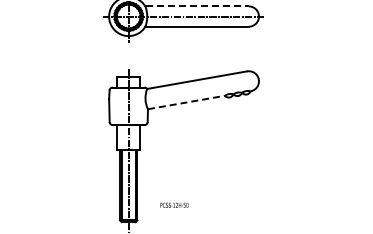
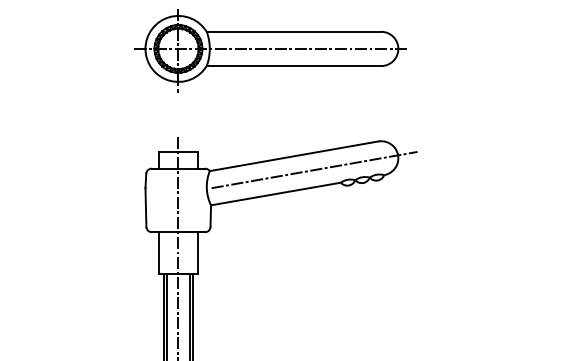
line: (198, 6) -> (296, 31), dashed -> solid
line: (209, 88) -> (314, 170), added
line: (186, 102) -> (276, 193), dashed -> solid

